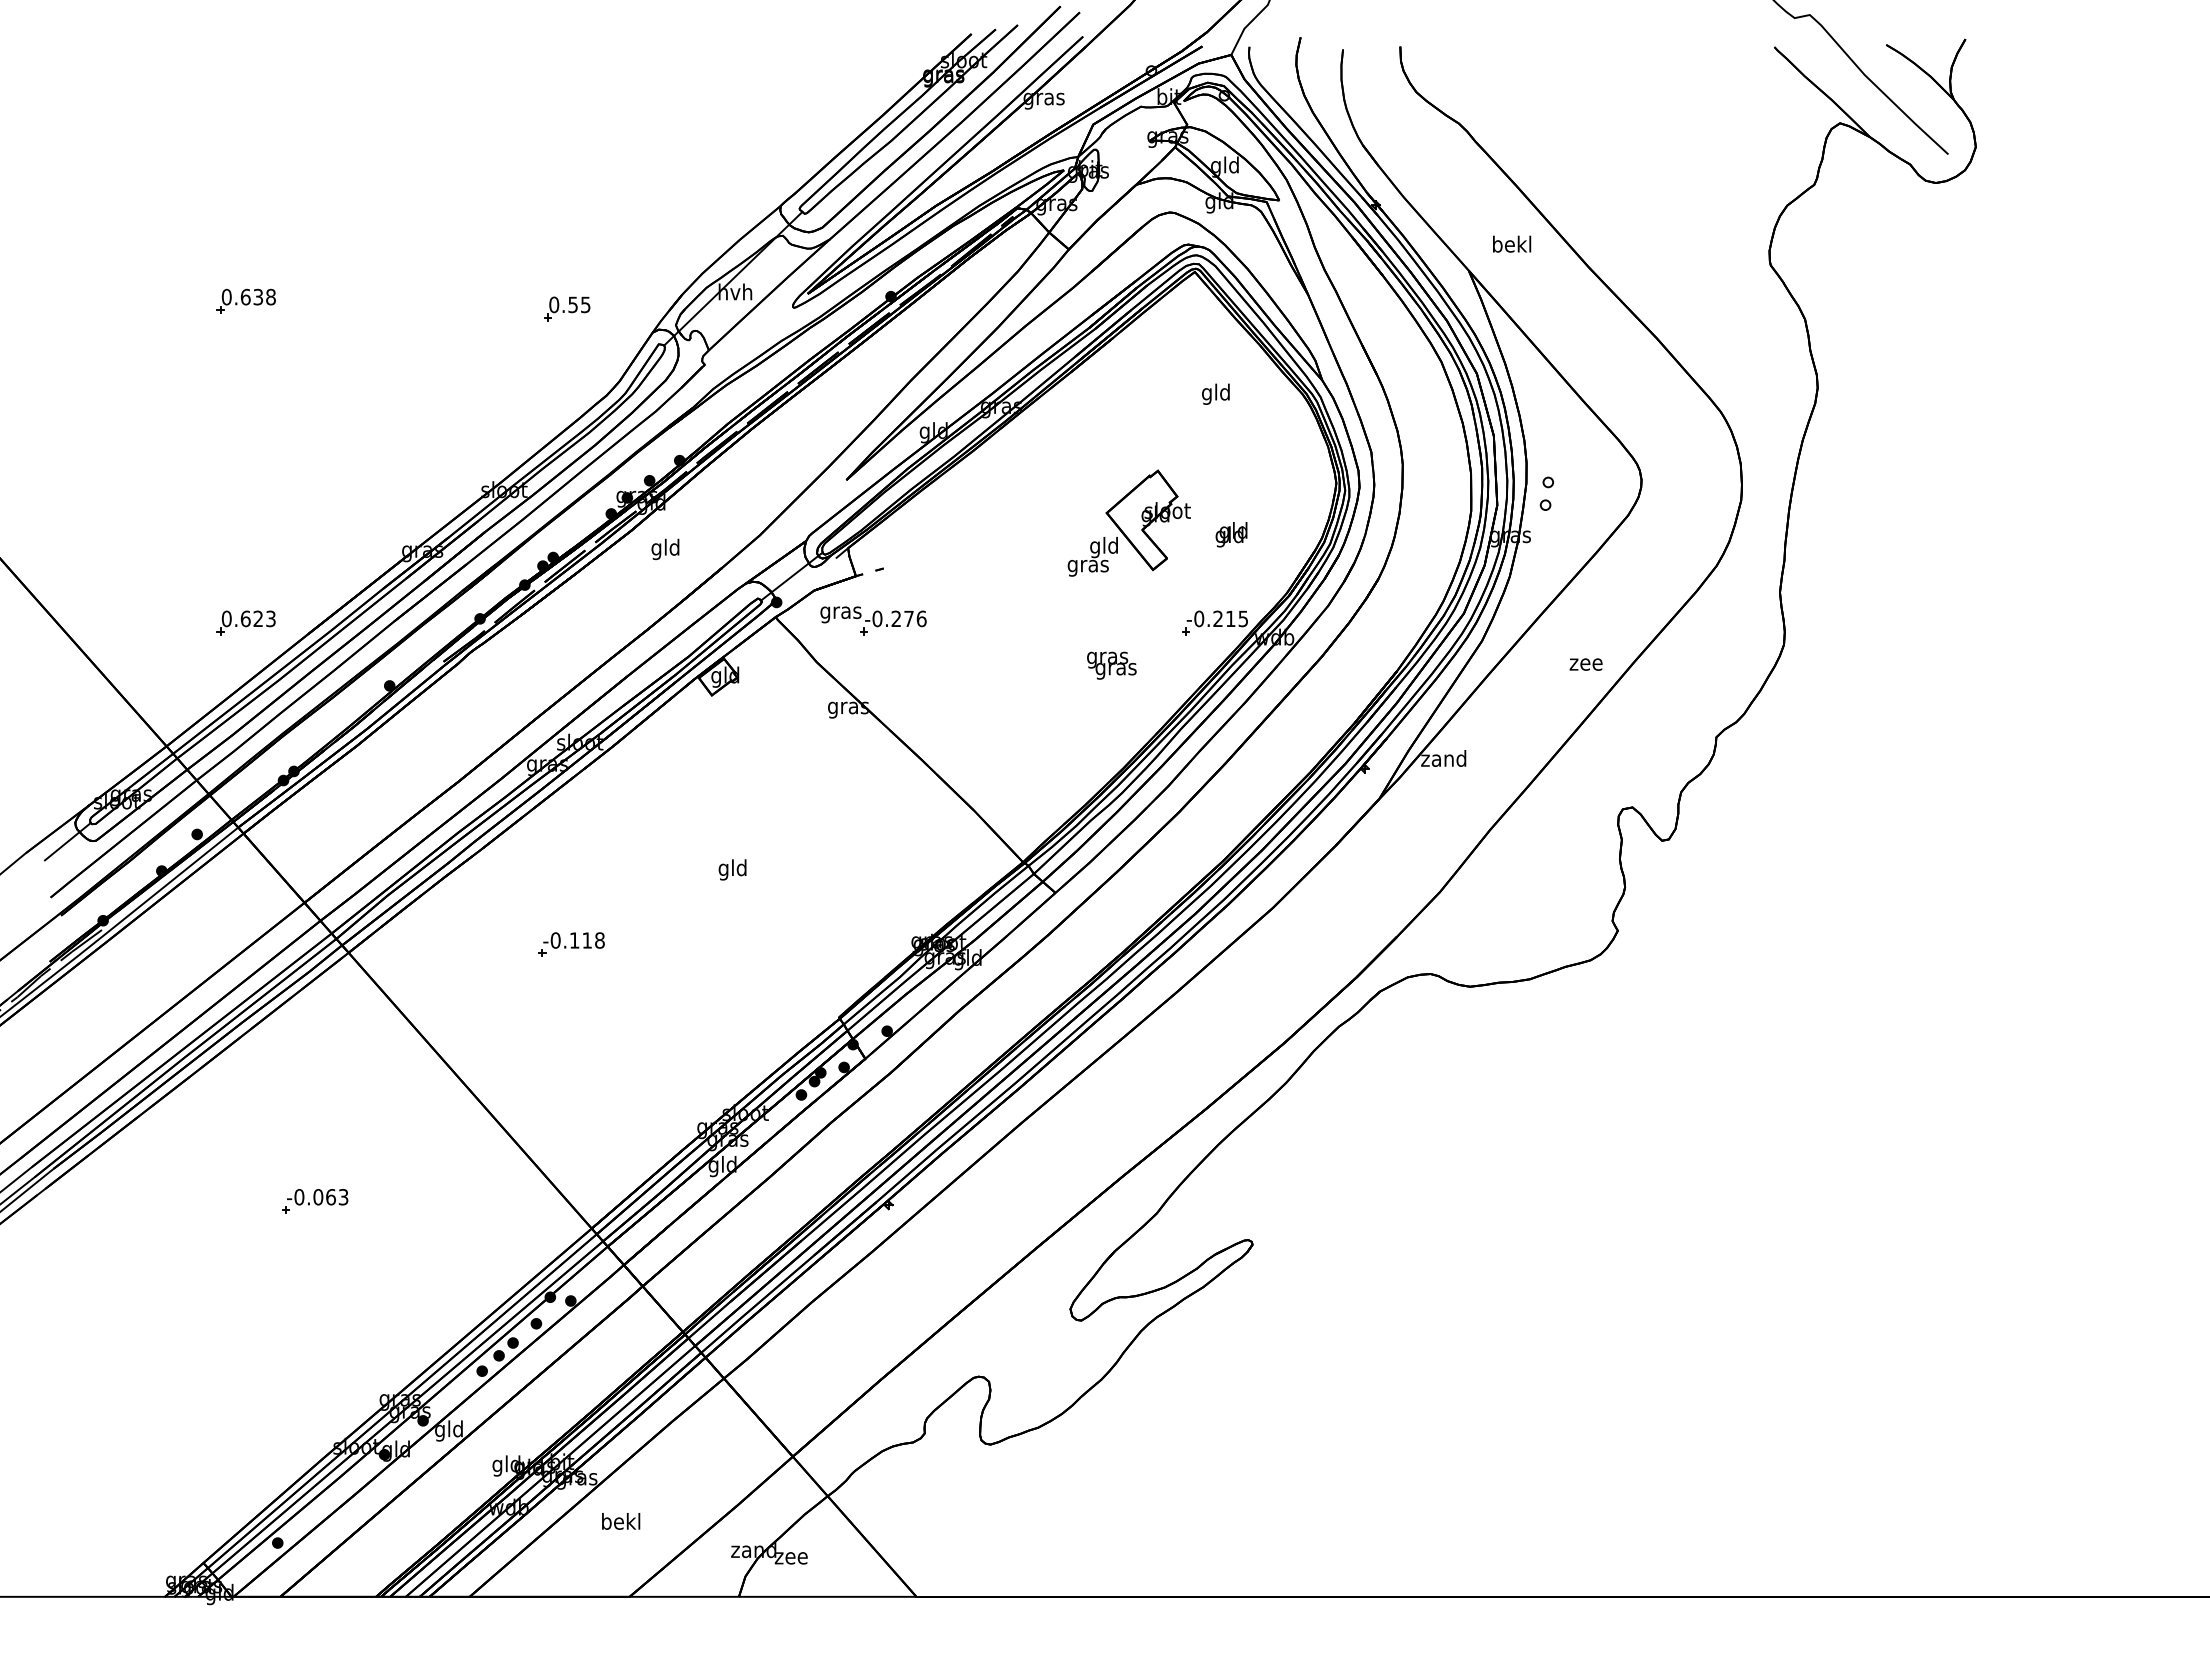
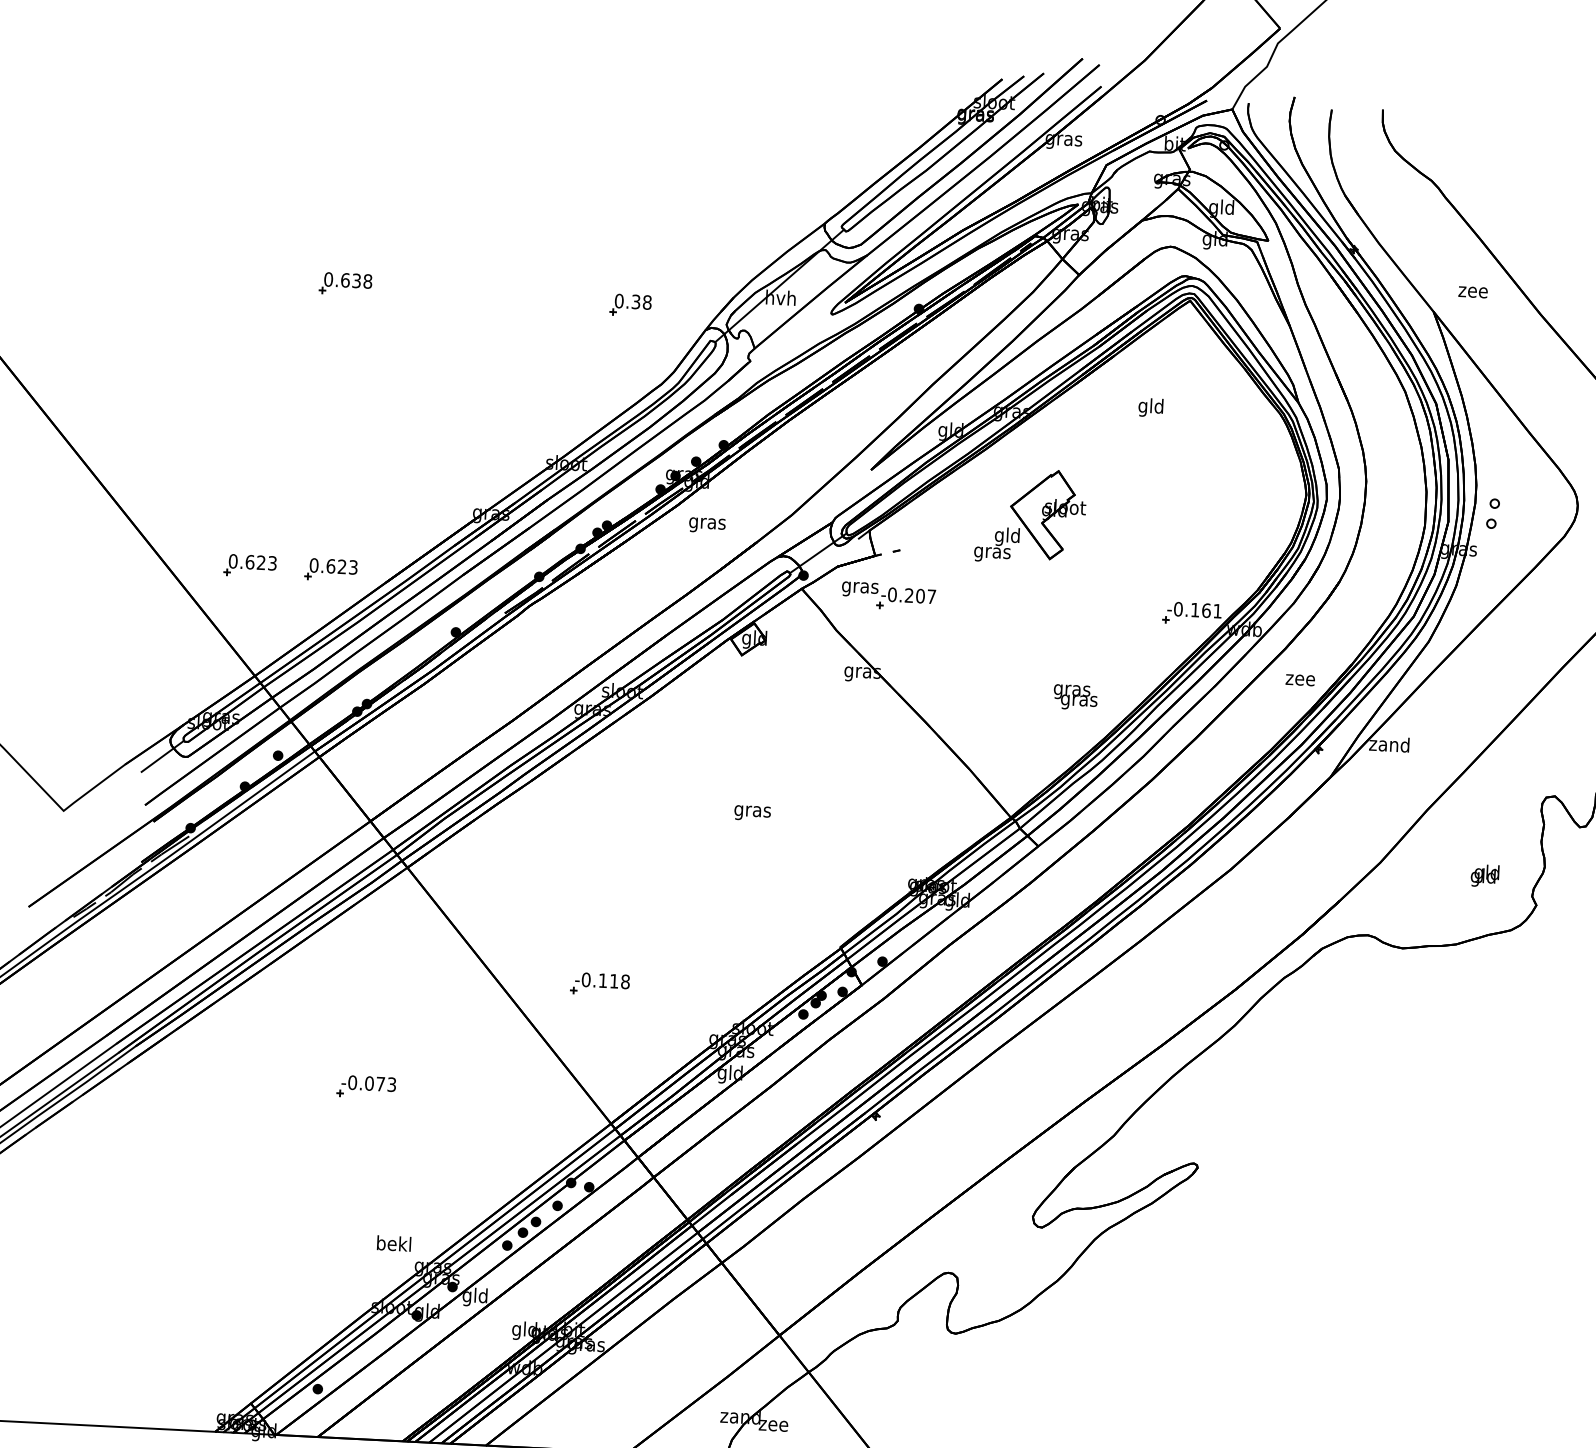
text: (1512, 243) -> (1473, 289), bekl -> zee
text: (579, 304) -> (641, 301), 0.55 -> 0.38
text: (1215, 393) -> (1150, 407), moved
part: (1128, 522) -> (1030, 515), moved
text: (1231, 534) -> (1485, 875), moved
text: (665, 549) -> (707, 523), gld -> gras
text: (915, 618) -> (926, 596), -0.276 -> -0.207
text: (1230, 618) -> (1206, 610), -0.215 -> -0.161
part: (154, 622) -> (249, 565), added
text: (1585, 664) -> (1299, 680), moved
text: (1111, 665) -> (1075, 697), moved
text: (732, 869) -> (752, 810), gld -> gras
part: (571, 944) -> (600, 984), moved
text: (330, 1197) -> (380, 1084), -0.063 -> -0.073
text: (621, 1521) -> (394, 1243), moved

